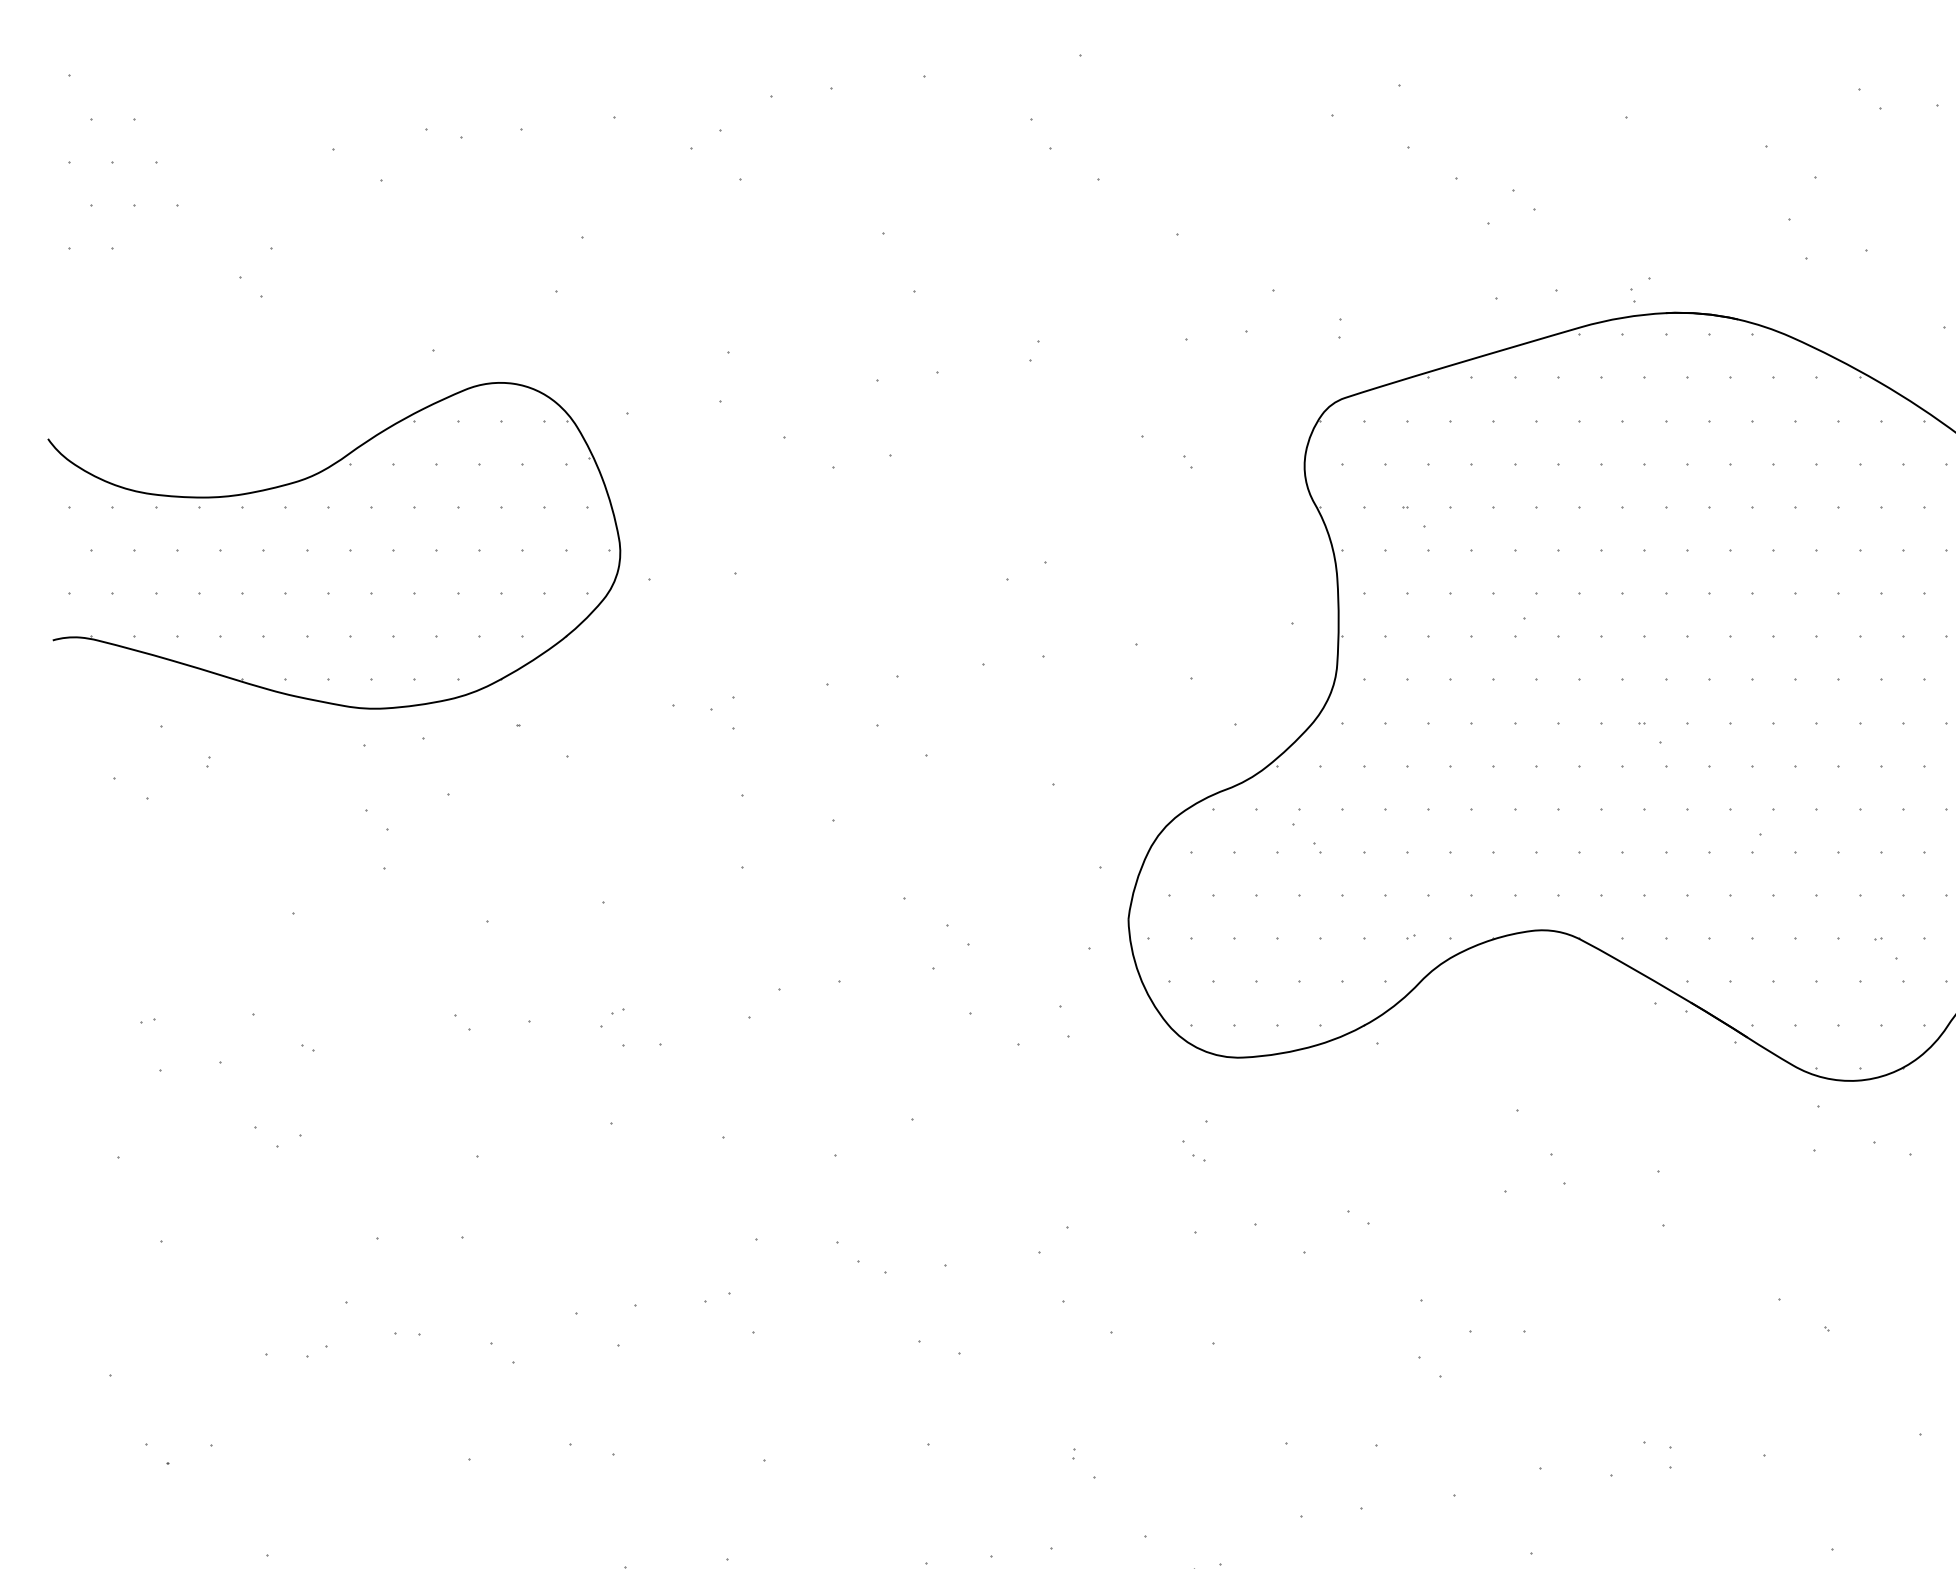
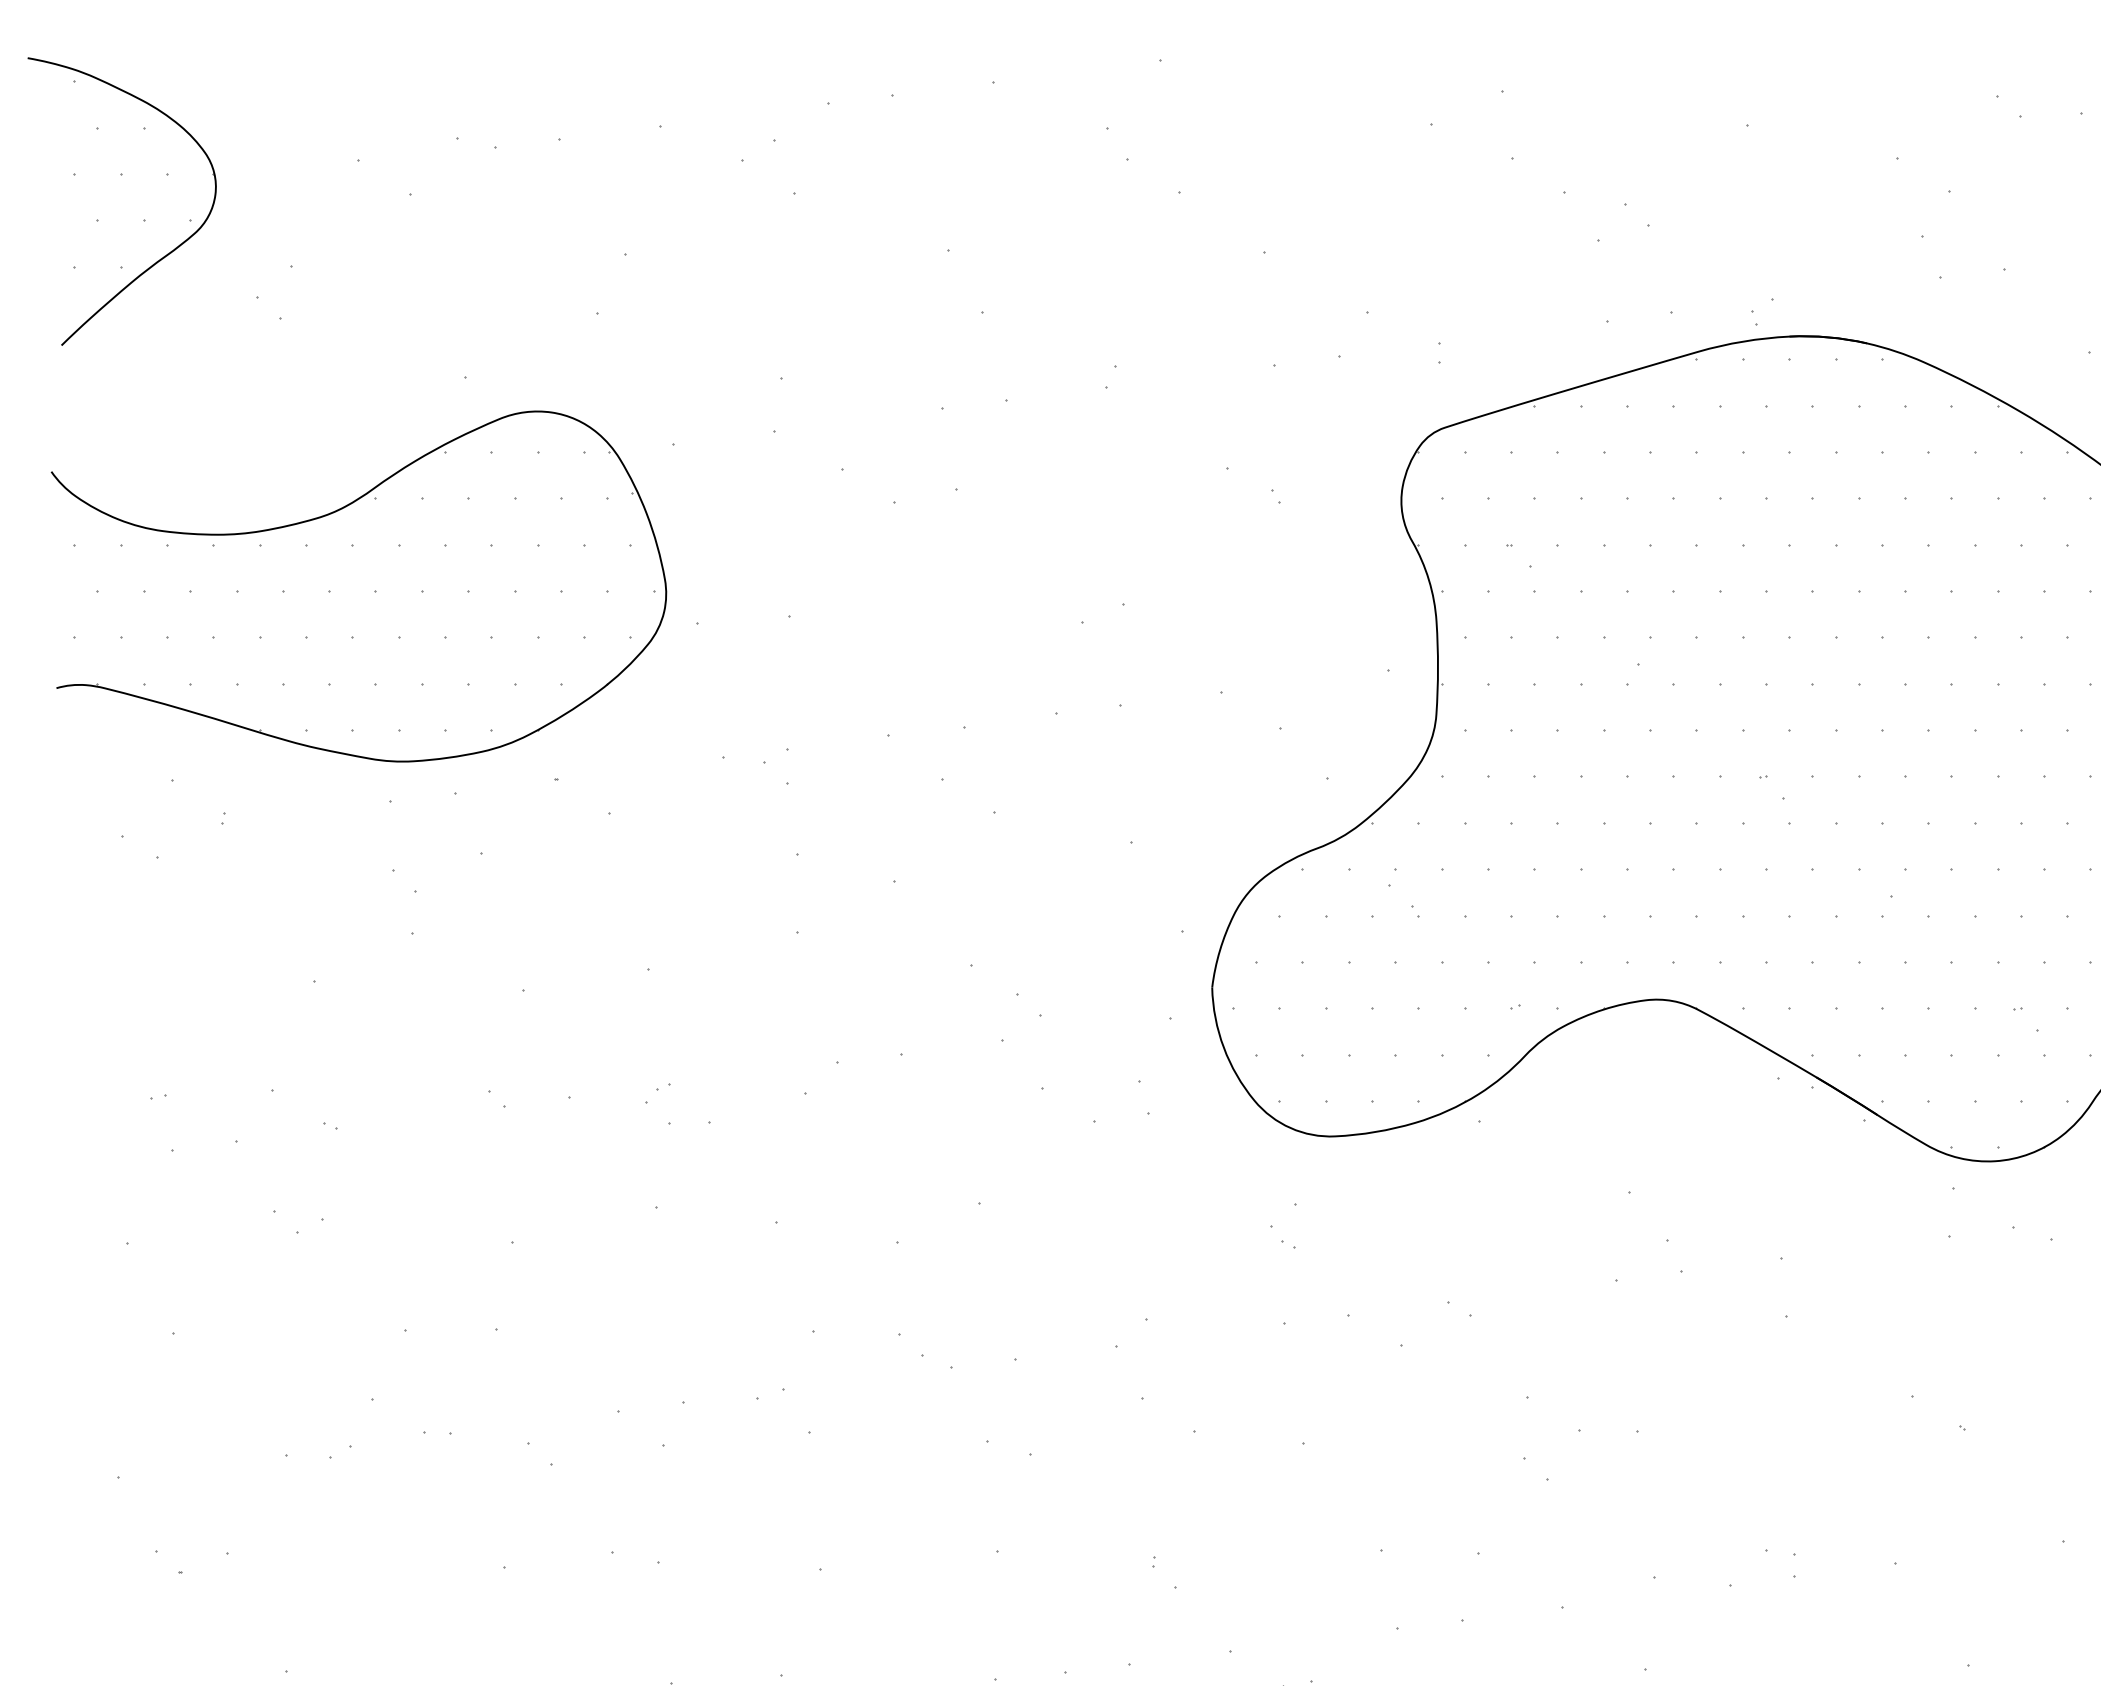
part: (153, 237) -> (164, 255), added

